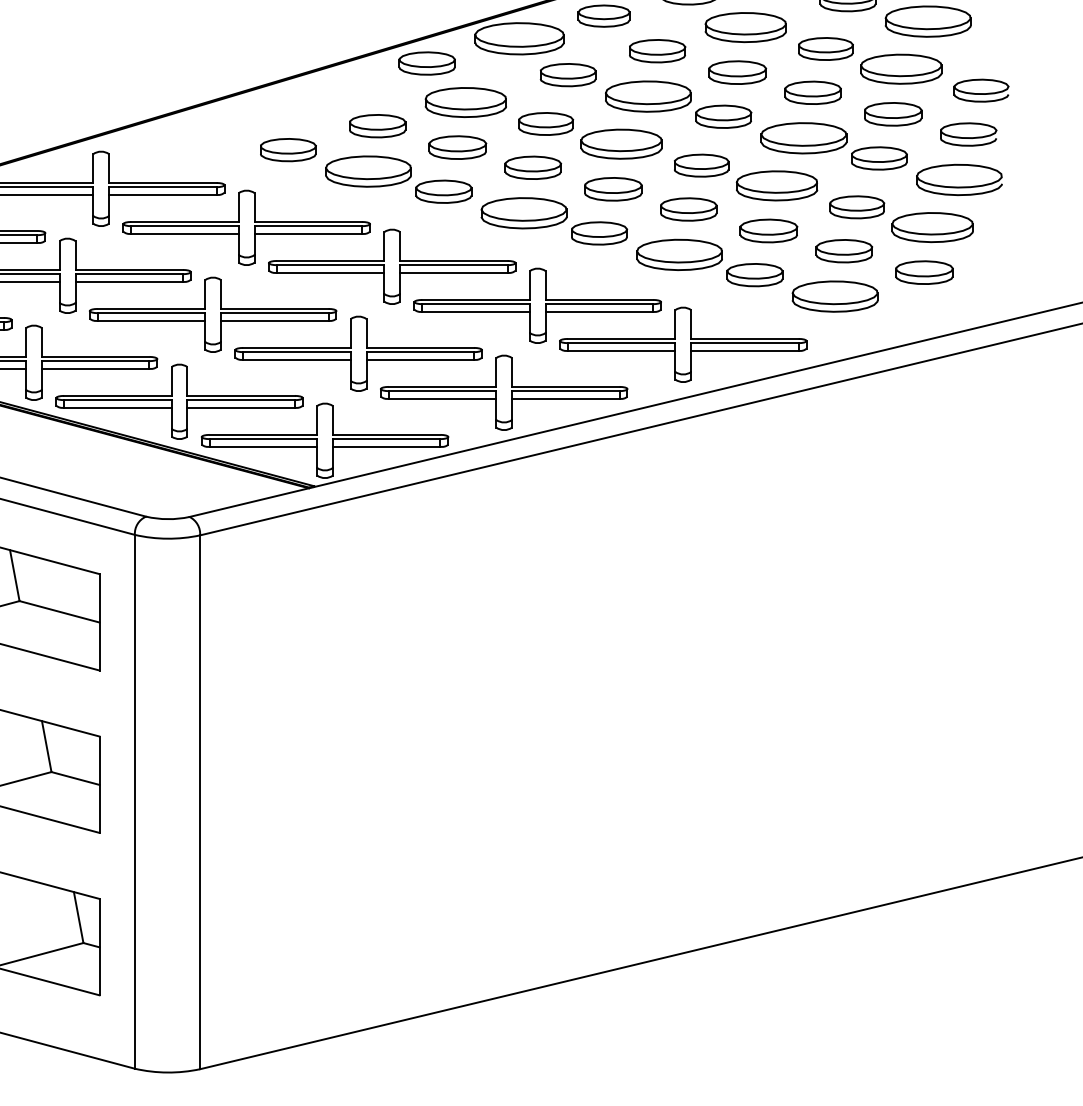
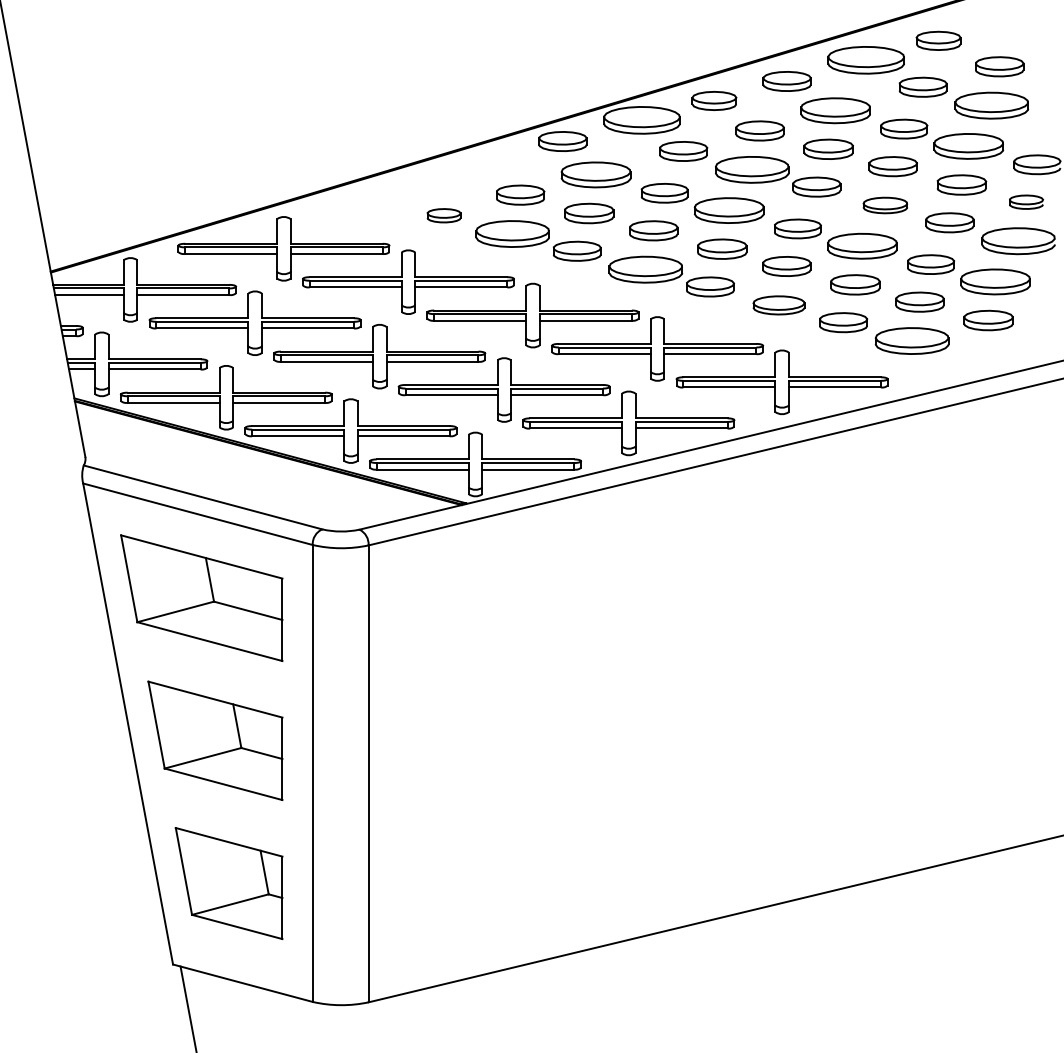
part: (968, 133) -> (1026, 201), size x0.7
part: (804, 138) -> (885, 205), size x0.6
part: (287, 149) -> (443, 215), size x0.7
part: (679, 255) -> (778, 305), size x0.7

